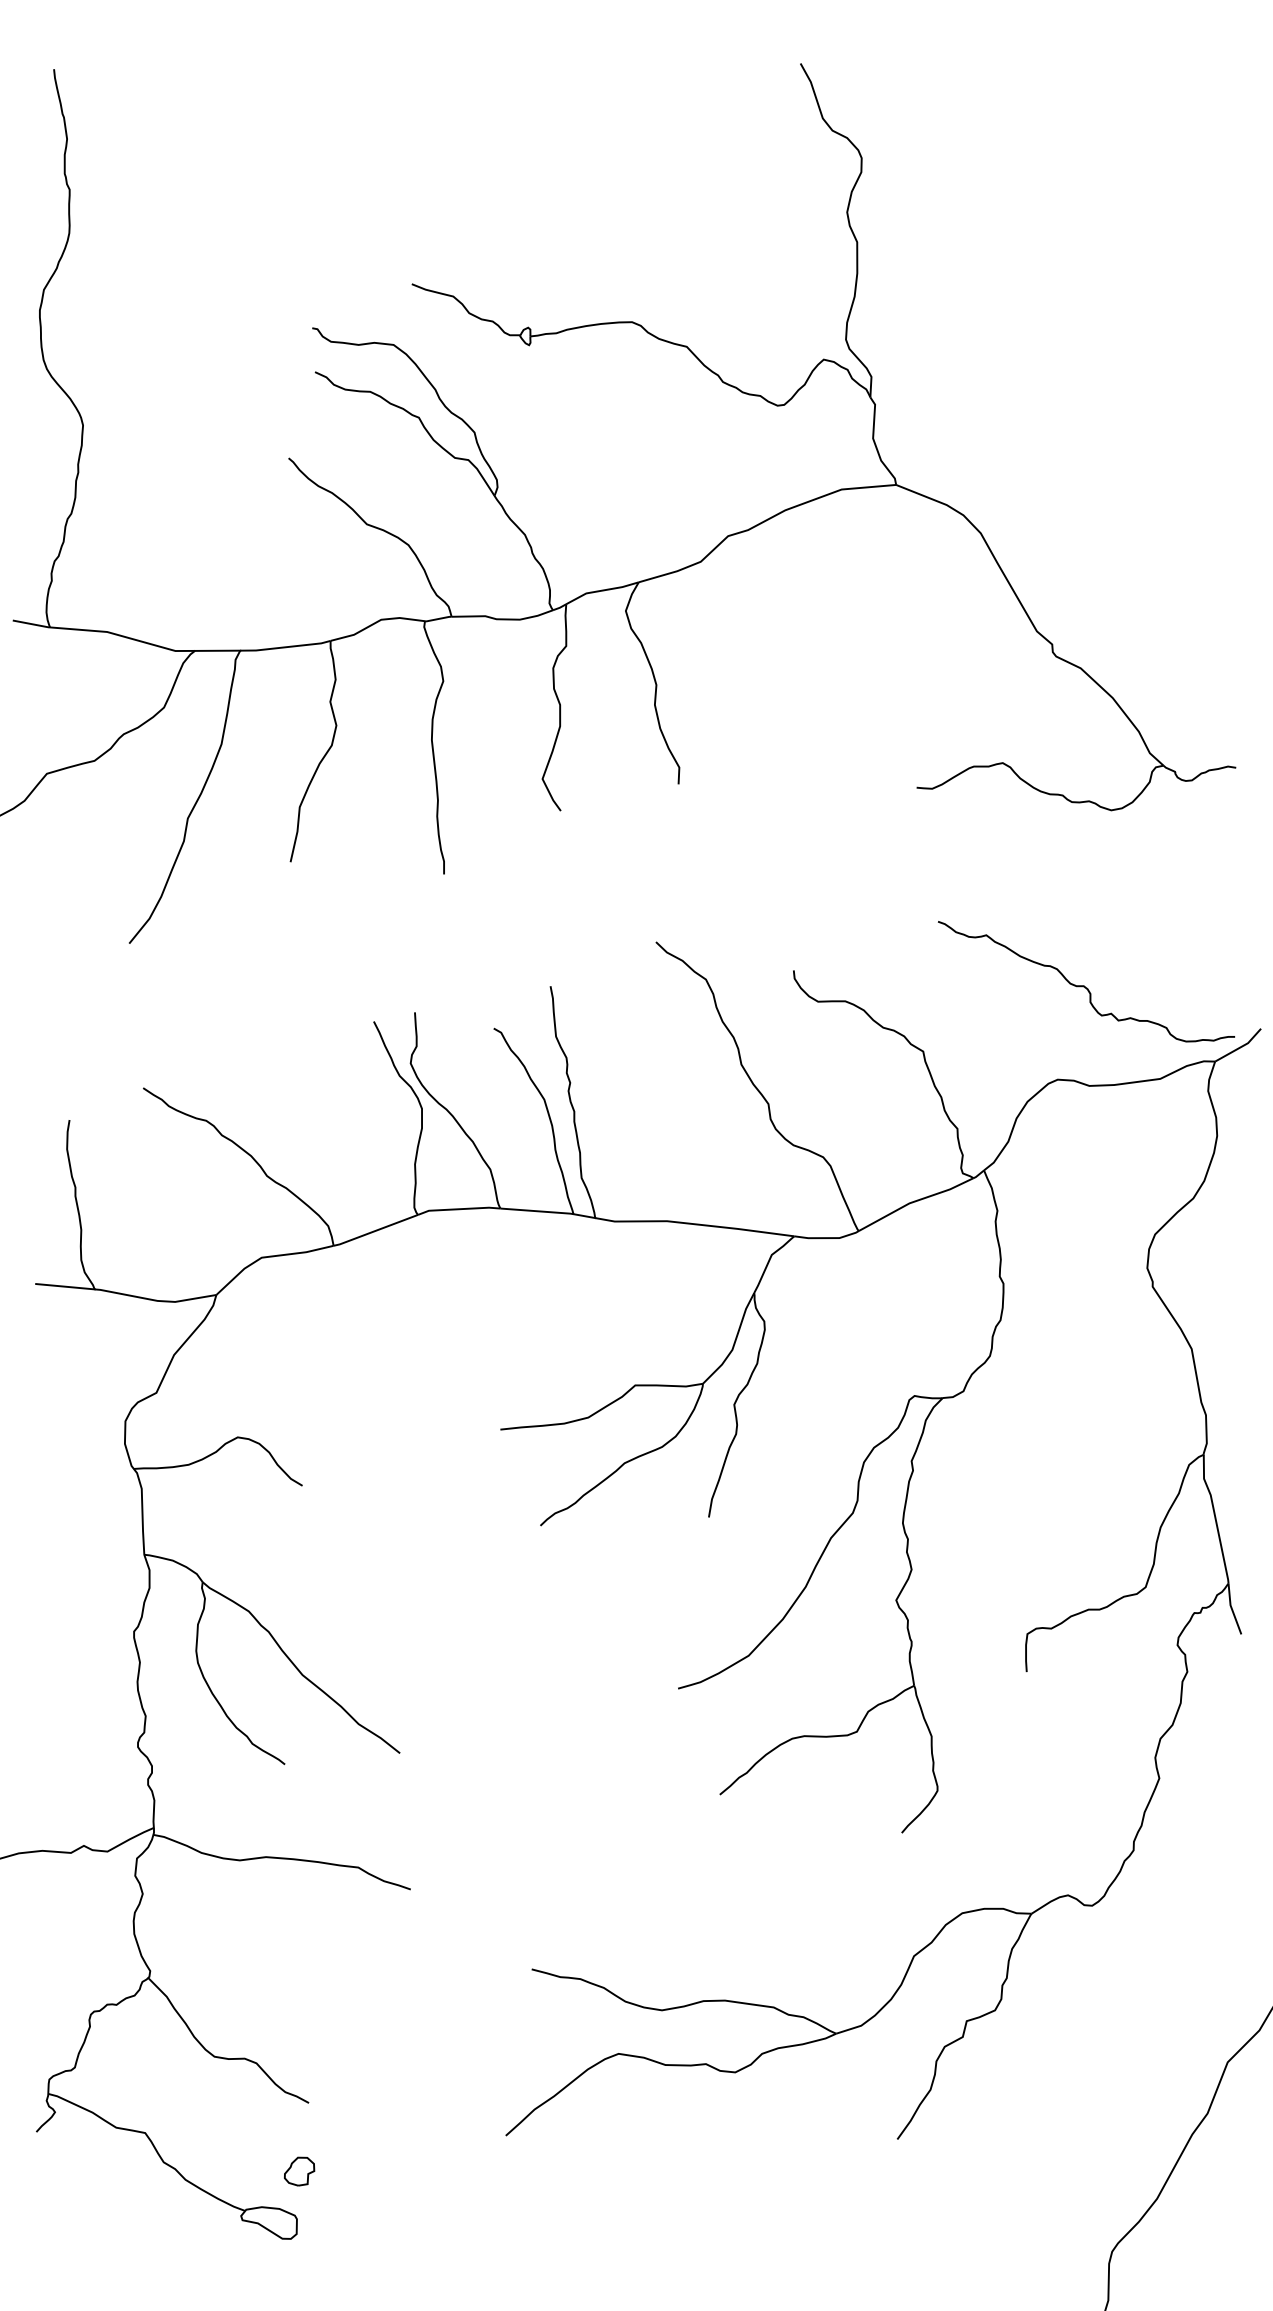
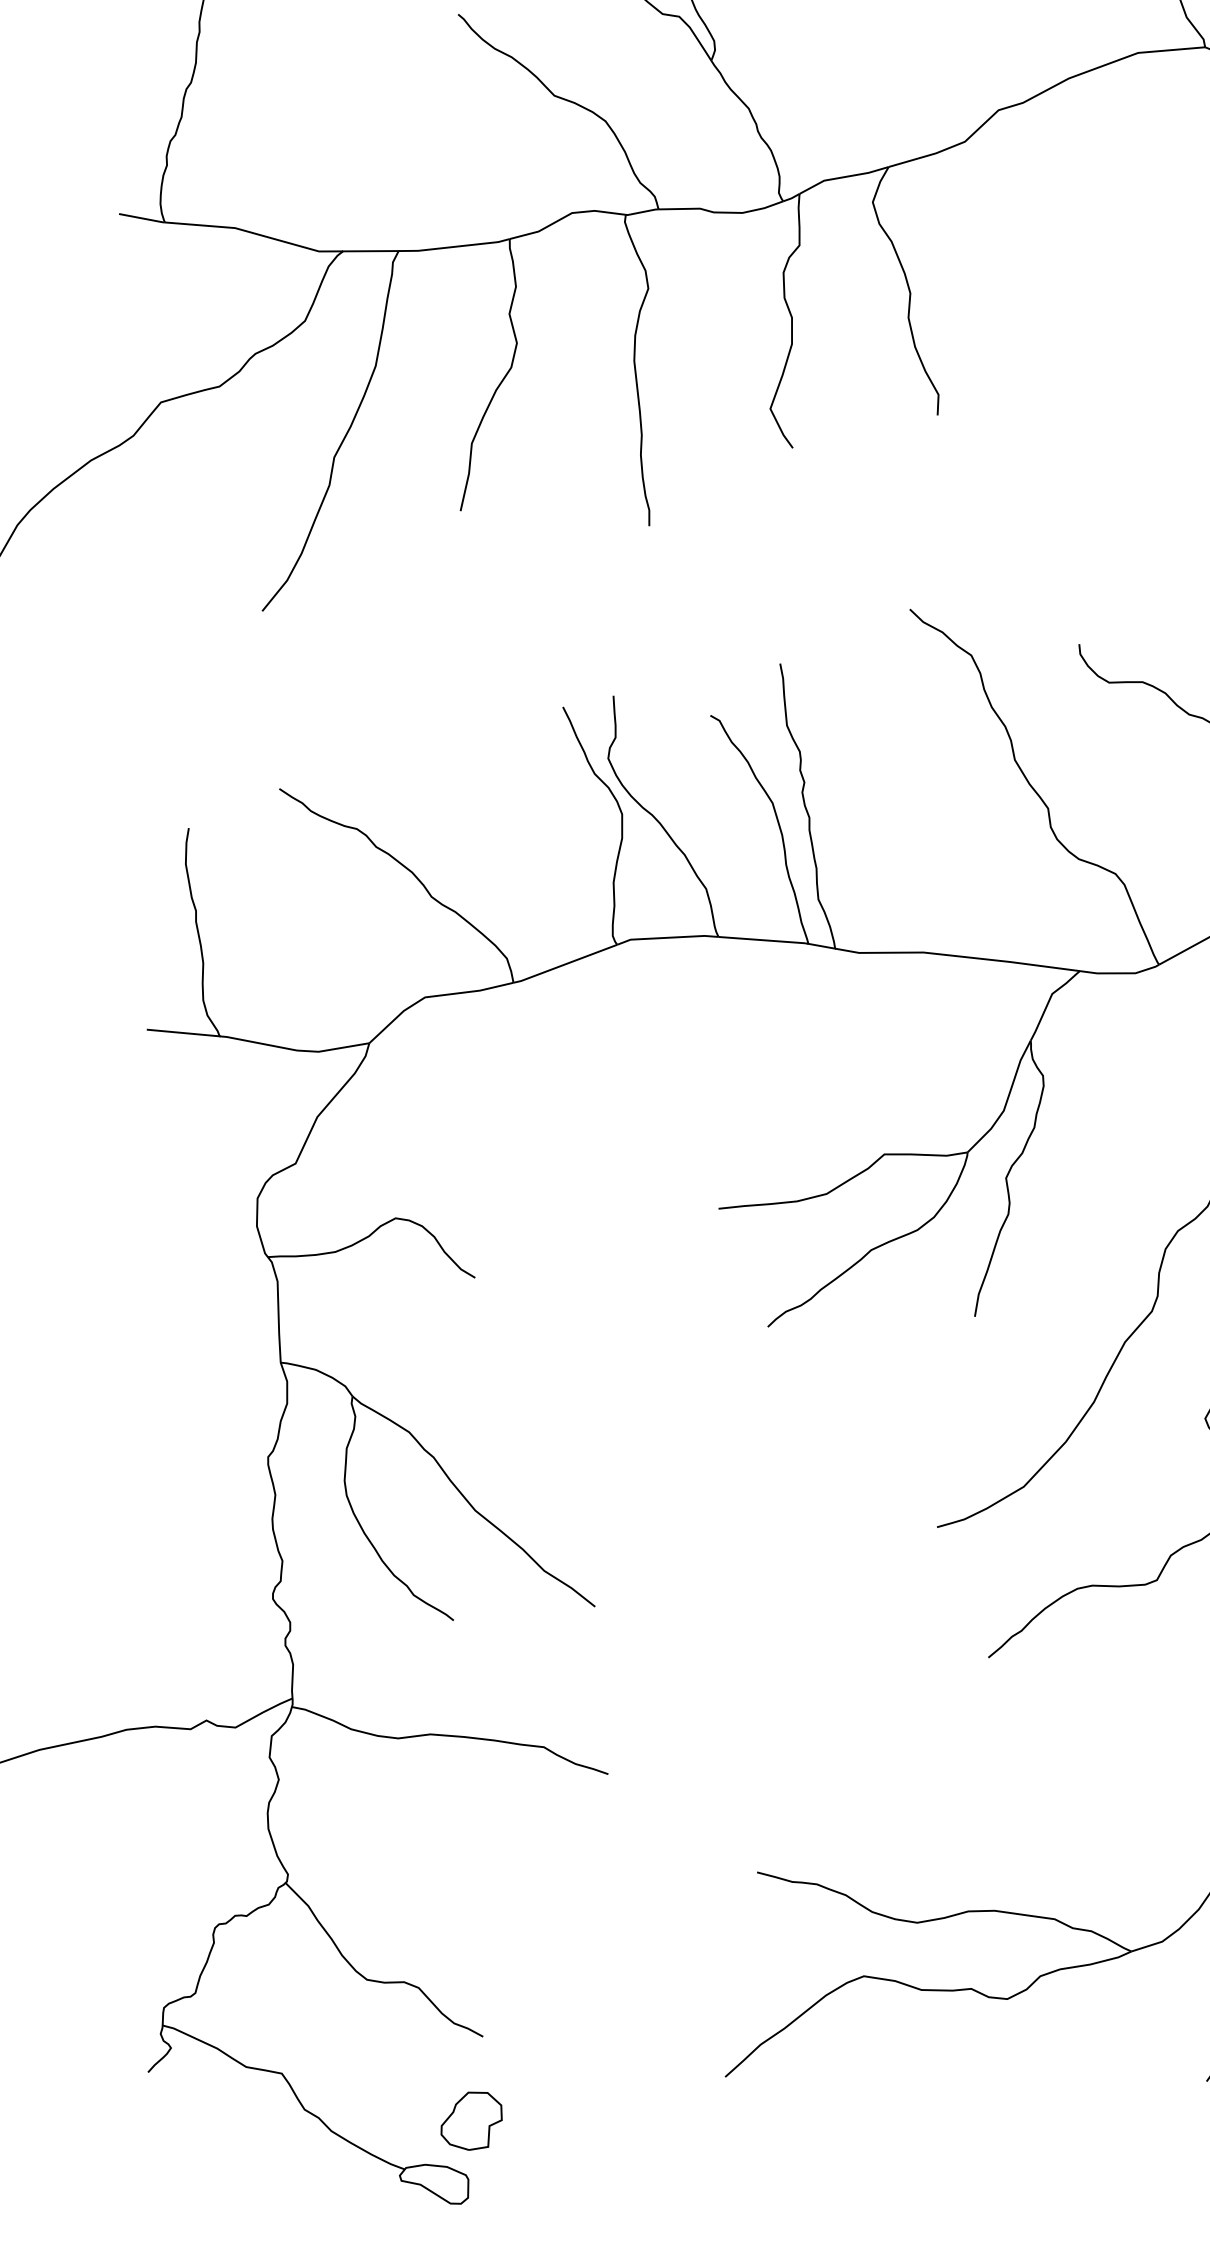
part: (299, 2171) -> (471, 2120), size x1.67

